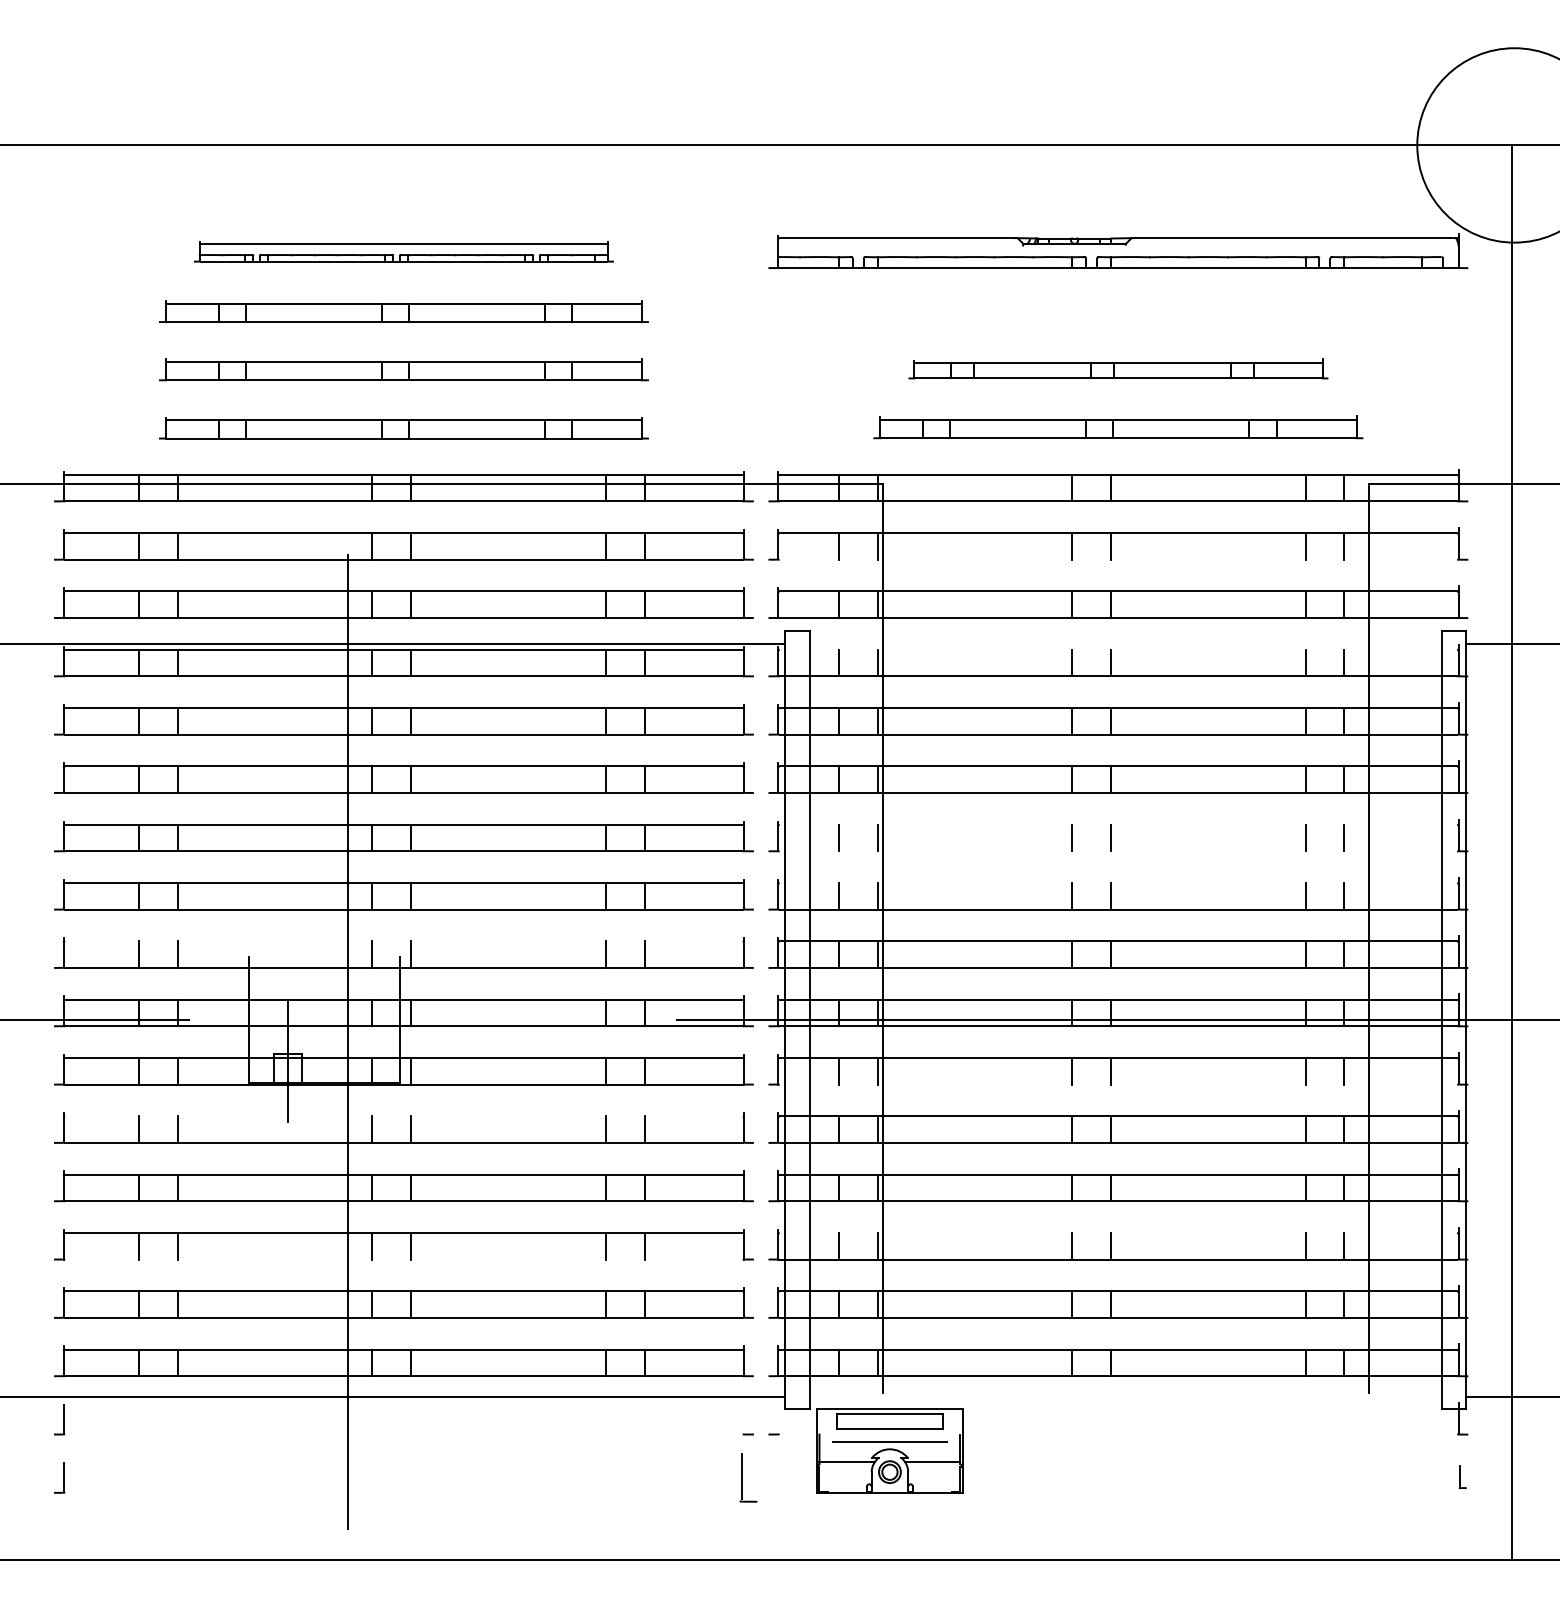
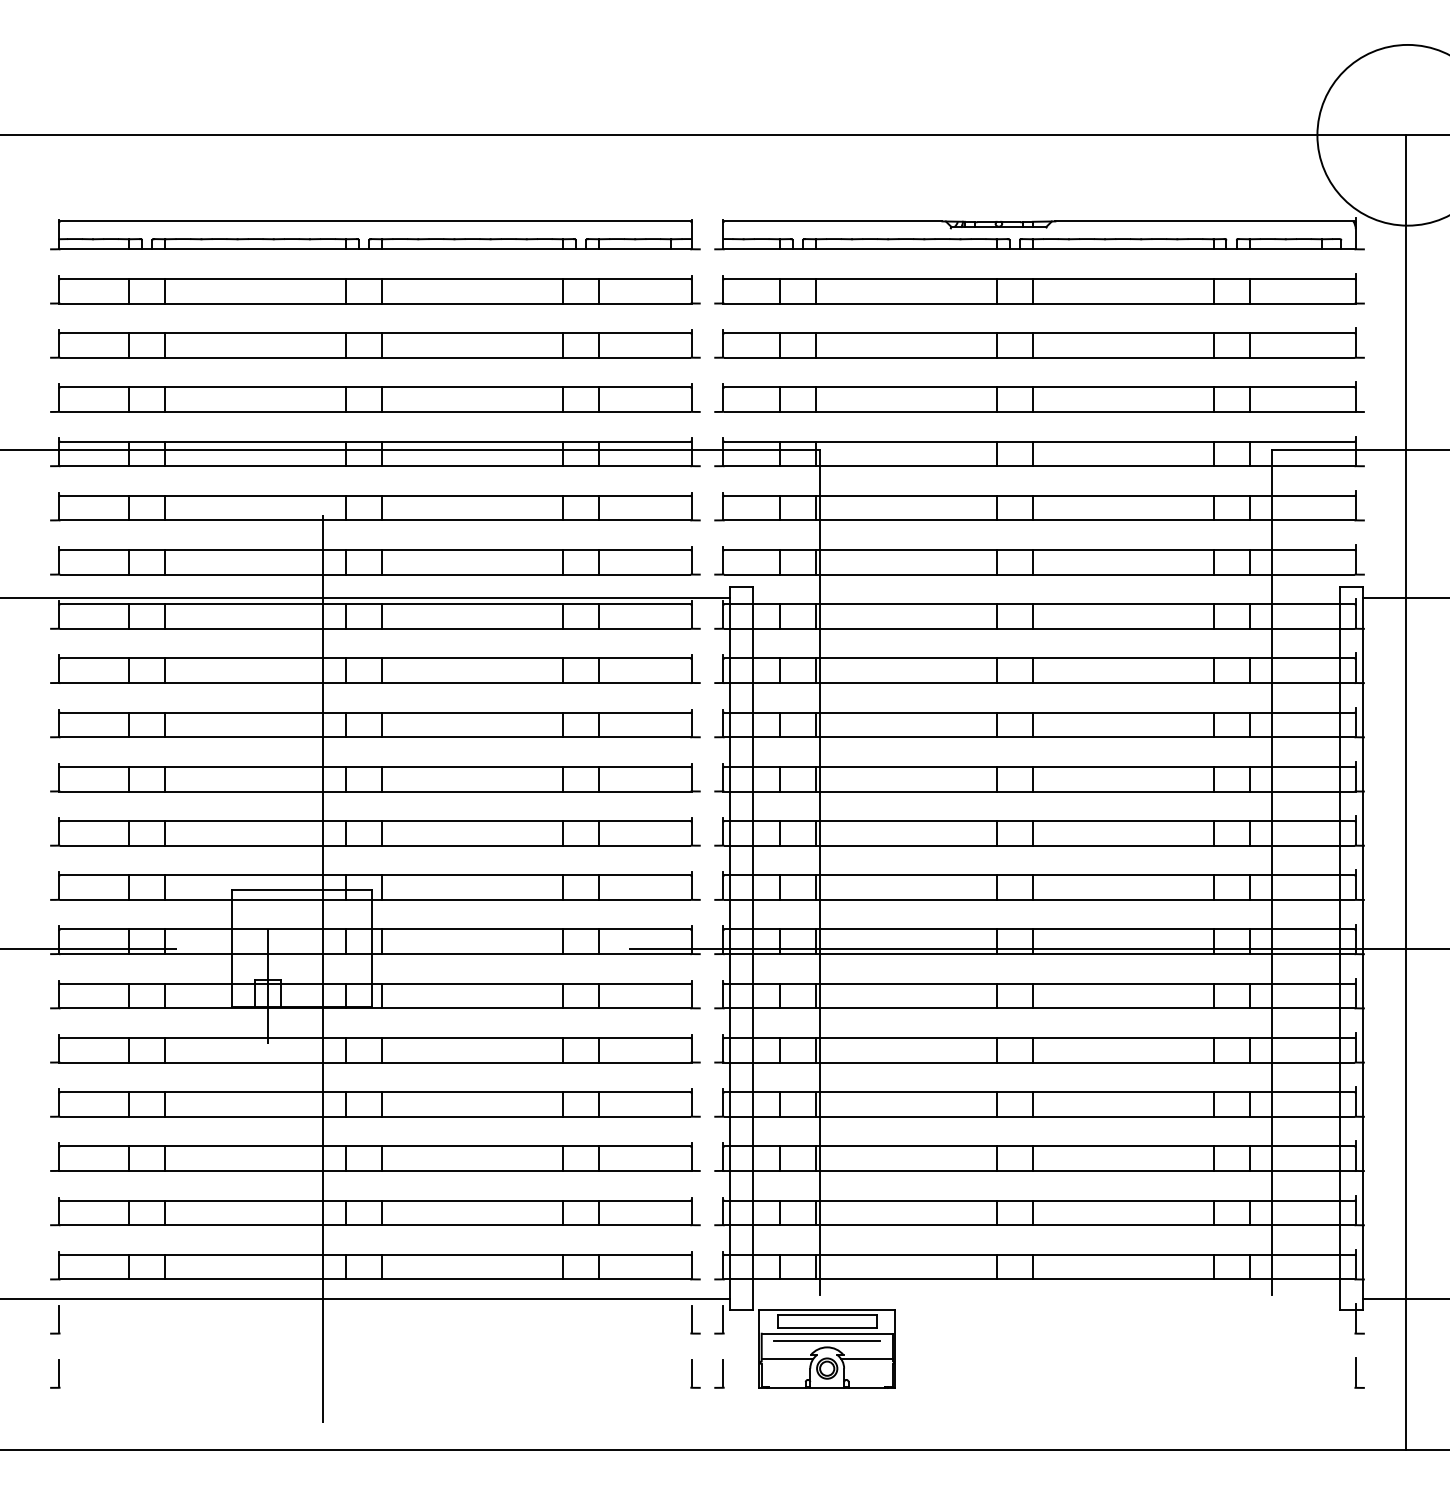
part: (403, 251) -> (375, 233), size x1.67
part: (1118, 310) -> (1039, 288), added
part: (403, 311) -> (375, 289), size x1.43
part: (1118, 368) -> (1039, 342), size x1.67
part: (403, 369) -> (375, 343), size x1.43
part: (1118, 426) -> (1039, 396), size x1.43
part: (403, 427) -> (375, 397), size x1.43
line: (1118, 559) -> (1039, 520), added
line: (1118, 649) -> (1039, 603), added
line: (1118, 824) -> (1039, 766), added
line: (1118, 851) -> (1039, 791), added
line: (1118, 883) -> (1039, 821), added
line: (403, 941) -> (375, 875), added
line: (324, 957) -> (301, 890), added
line: (1118, 1084) -> (1039, 1008), added
line: (403, 1116) -> (375, 1038), added
line: (1118, 1233) -> (1039, 1146), added
line: (403, 1259) -> (375, 1170), added
line: (744, 1418) -> (691, 1318), added
line: (778, 1418) -> (723, 1318), added
line: (889, 1434) -> (826, 1333), added
part: (1462, 1476) -> (1359, 1372), size x1.43
part: (747, 1477) -> (694, 1373), size x0.62
part: (773, 1477) -> (718, 1373), added

